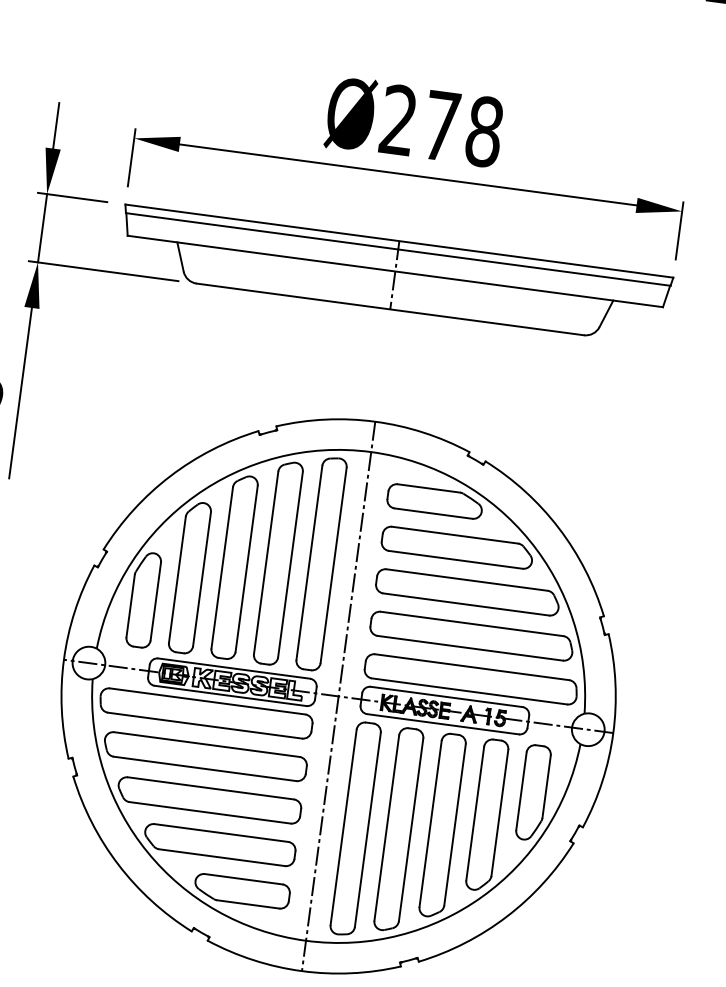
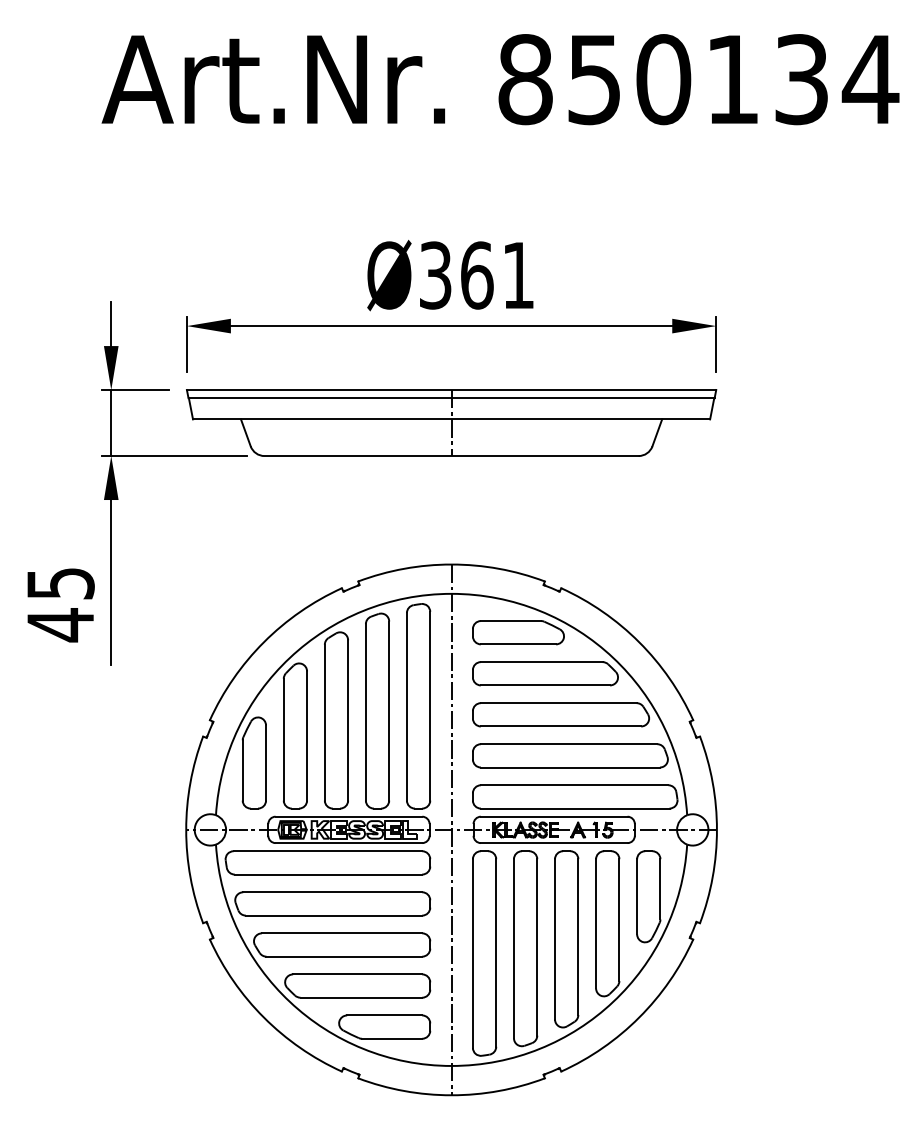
text: (440, 125) -> (476, 275), Ø278 -> Ø361

